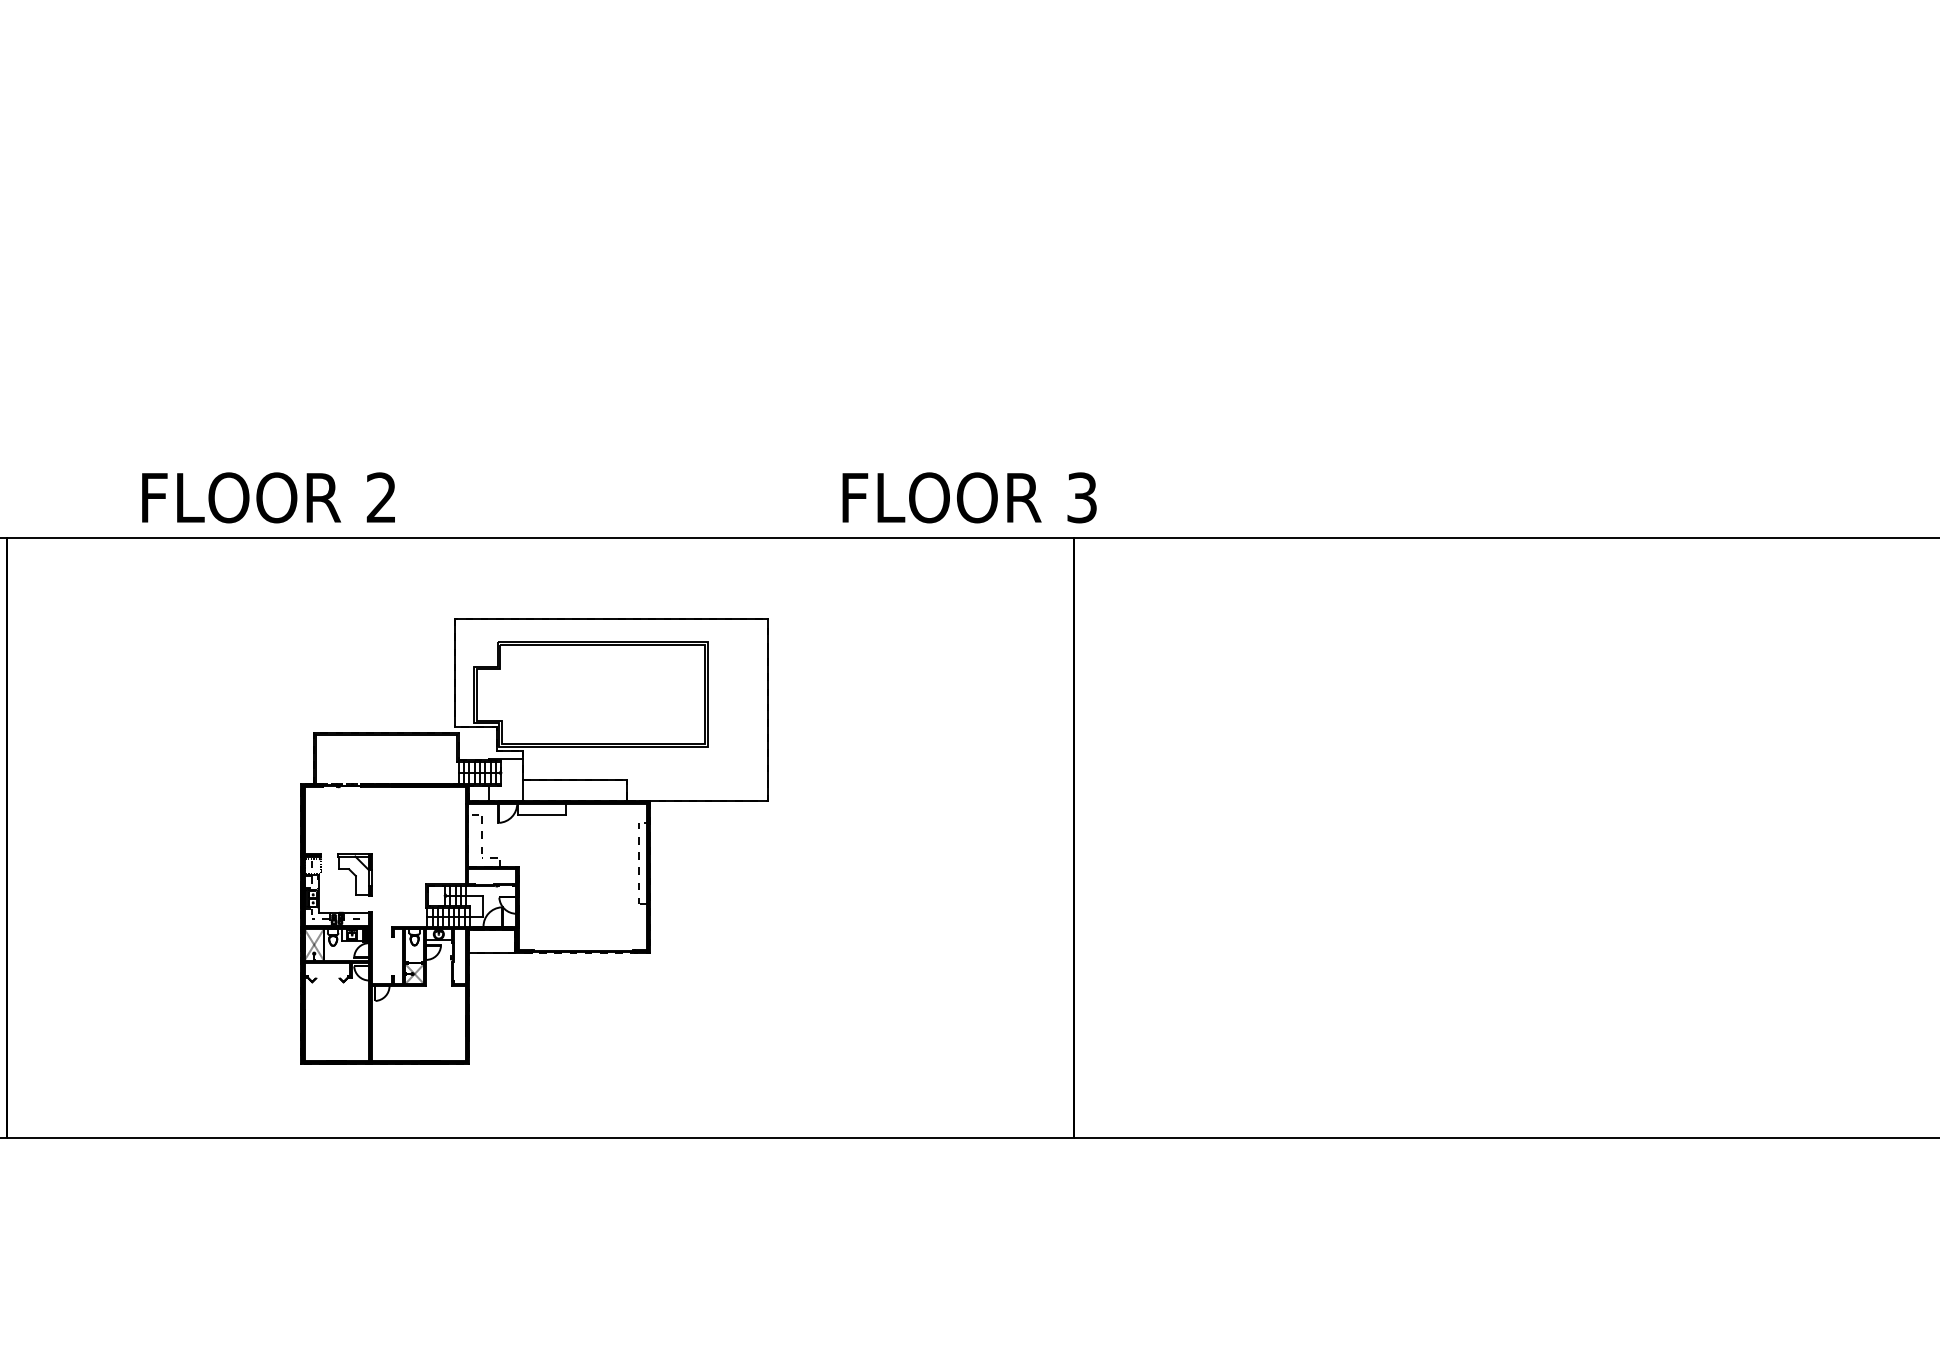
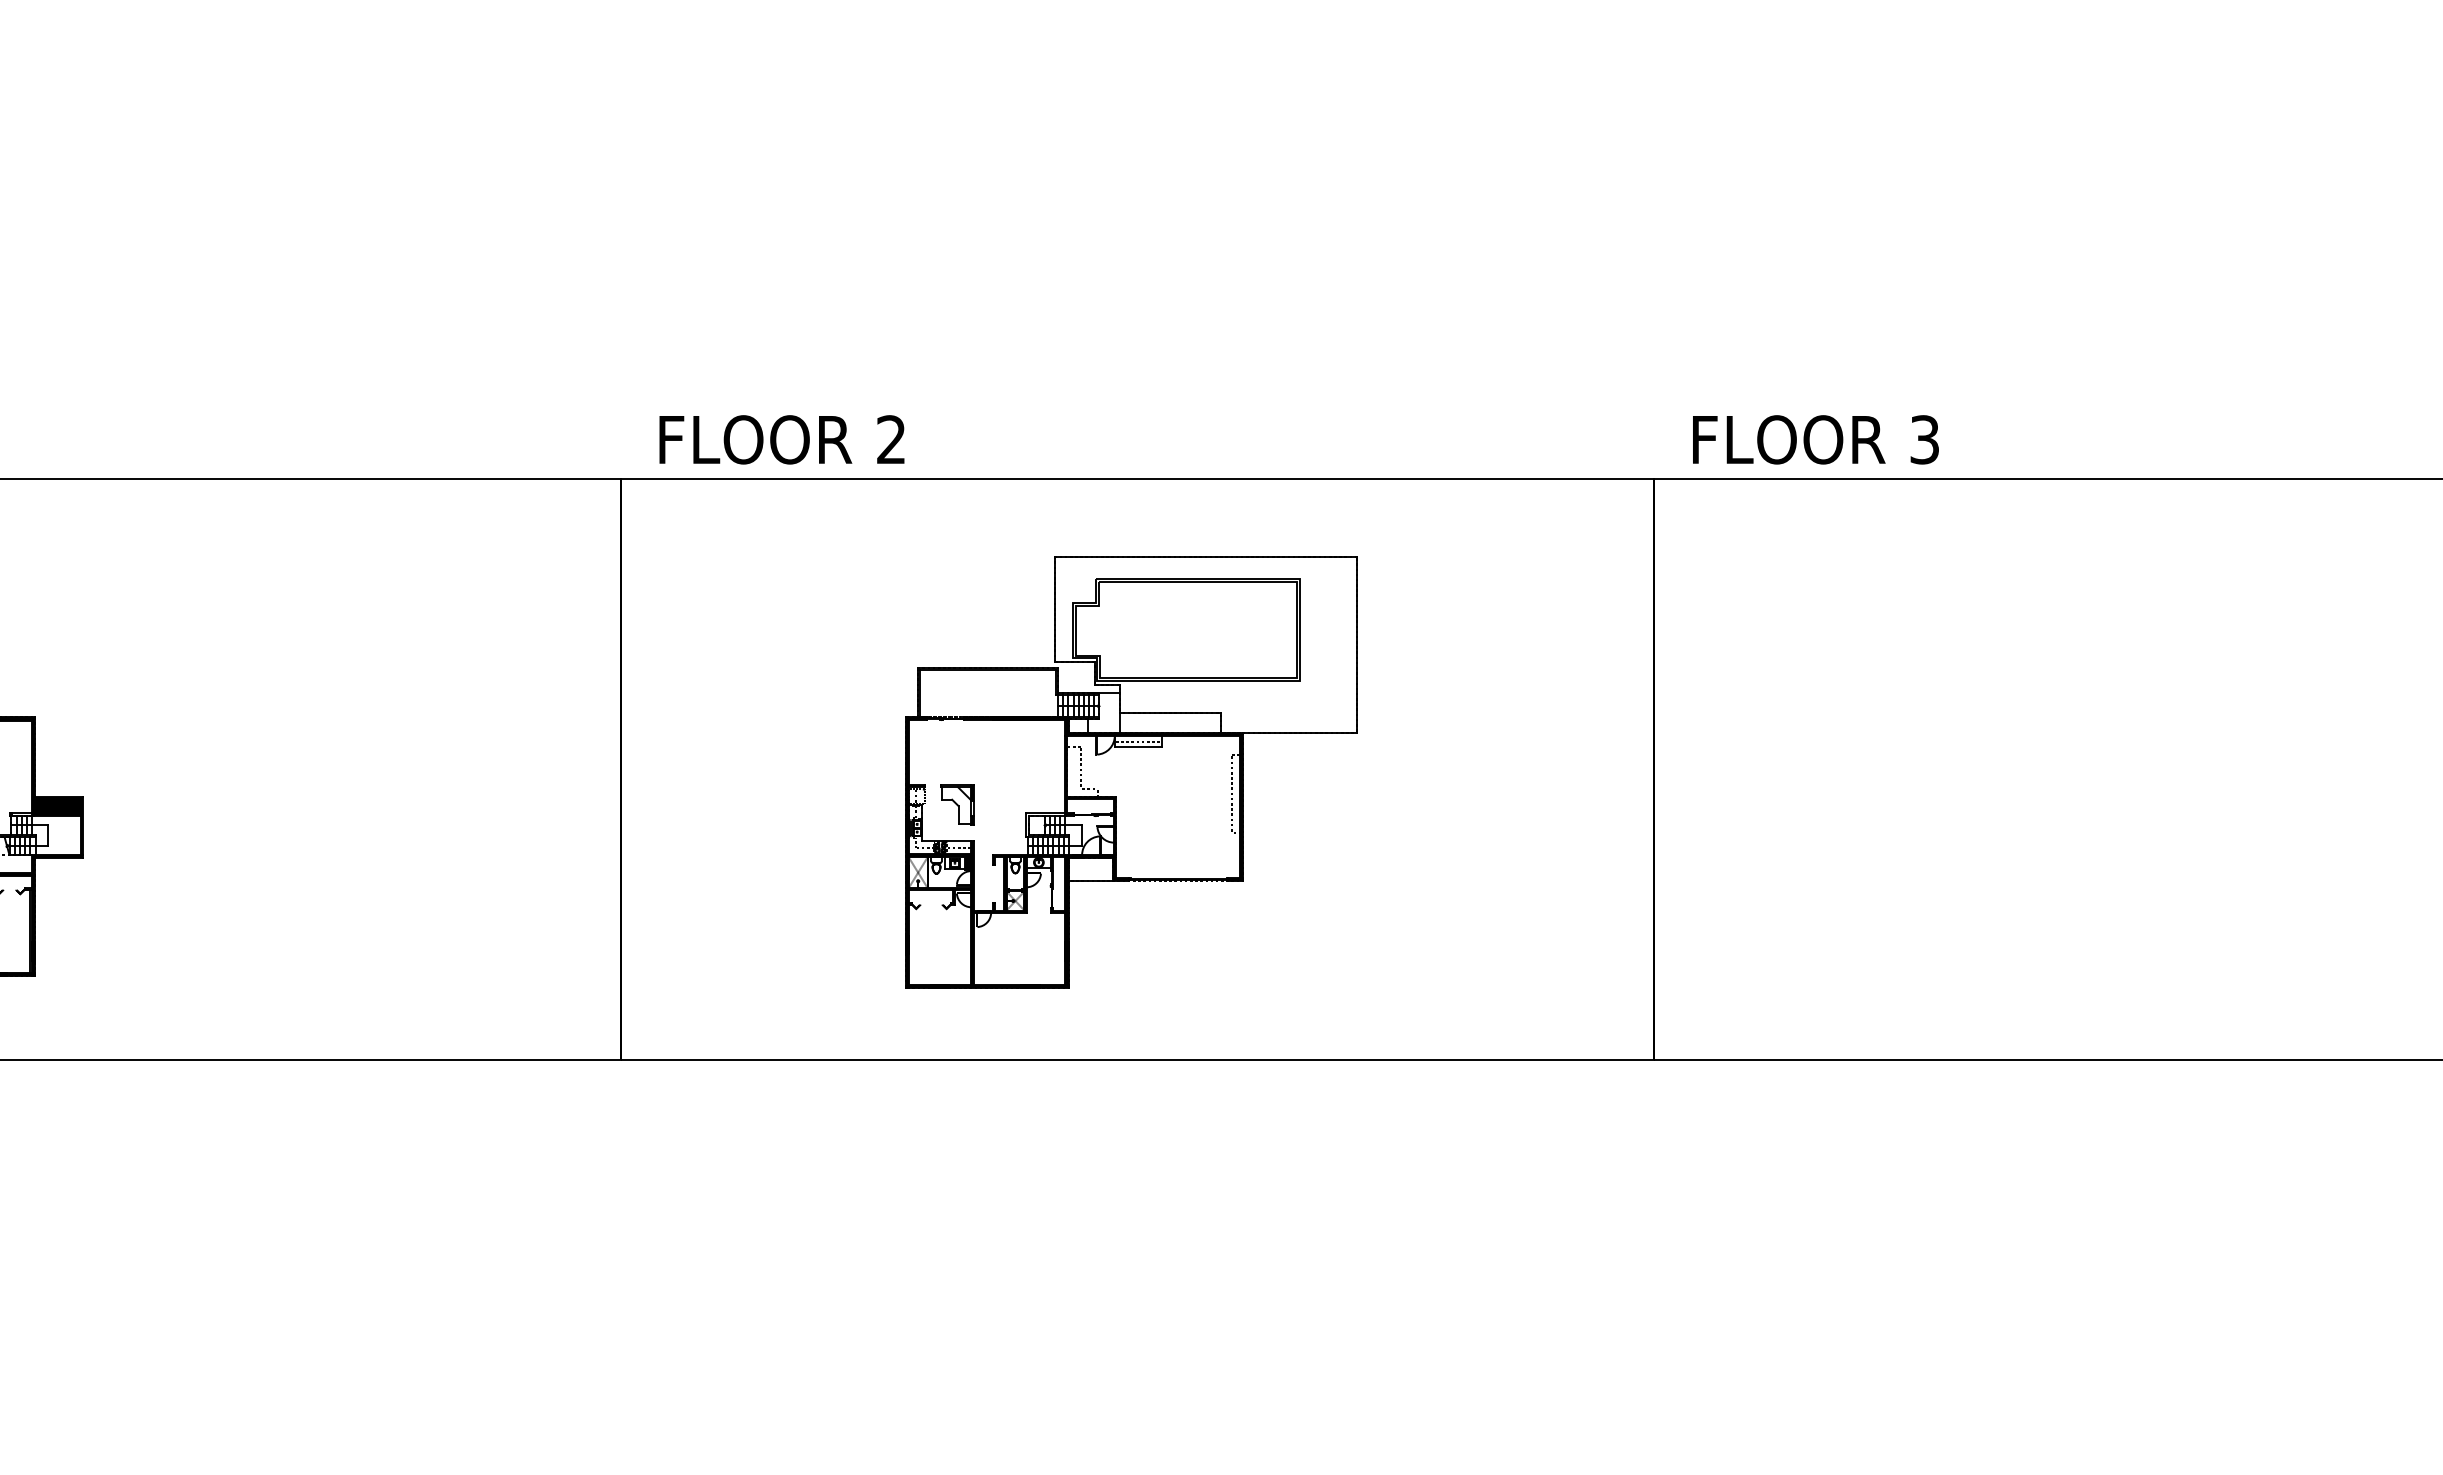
text: (268, 497) -> (781, 439), moved
text: (969, 497) -> (1815, 439), moved
line: (541, 809) -> (1138, 741), added

